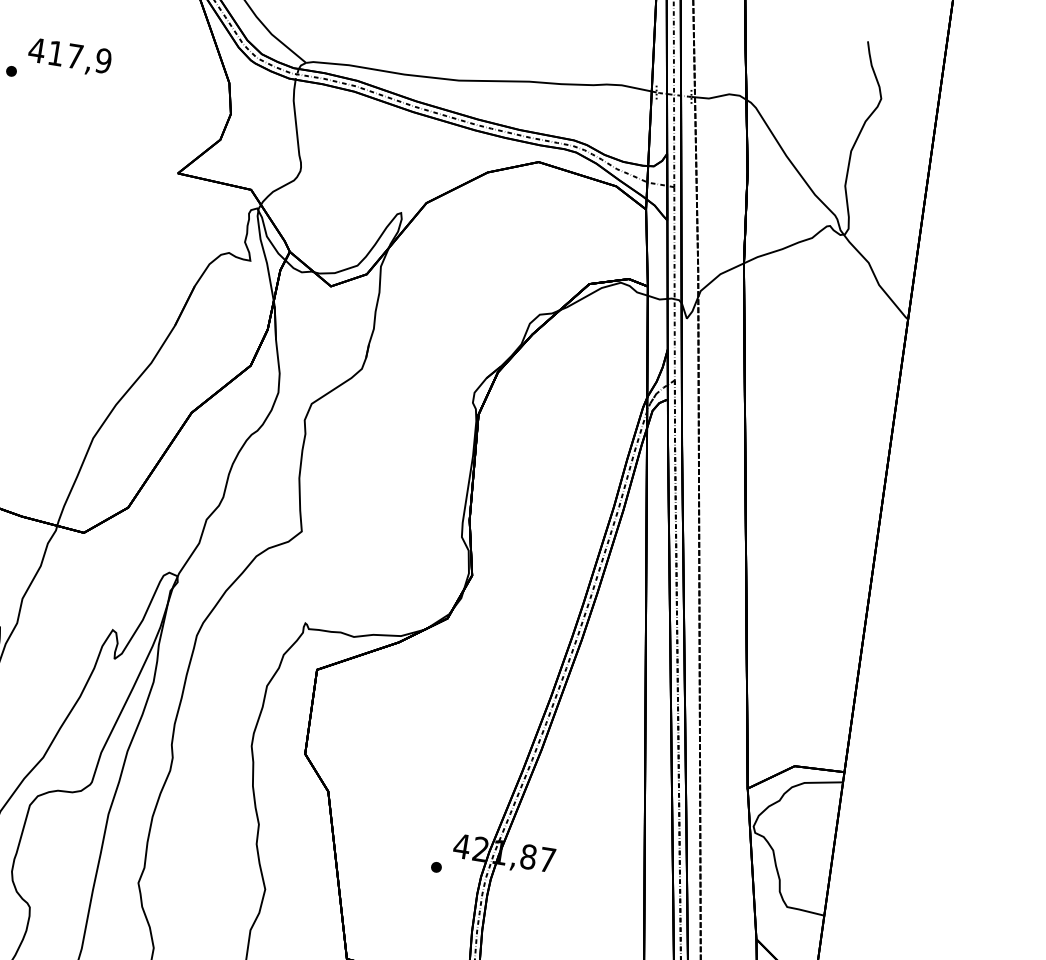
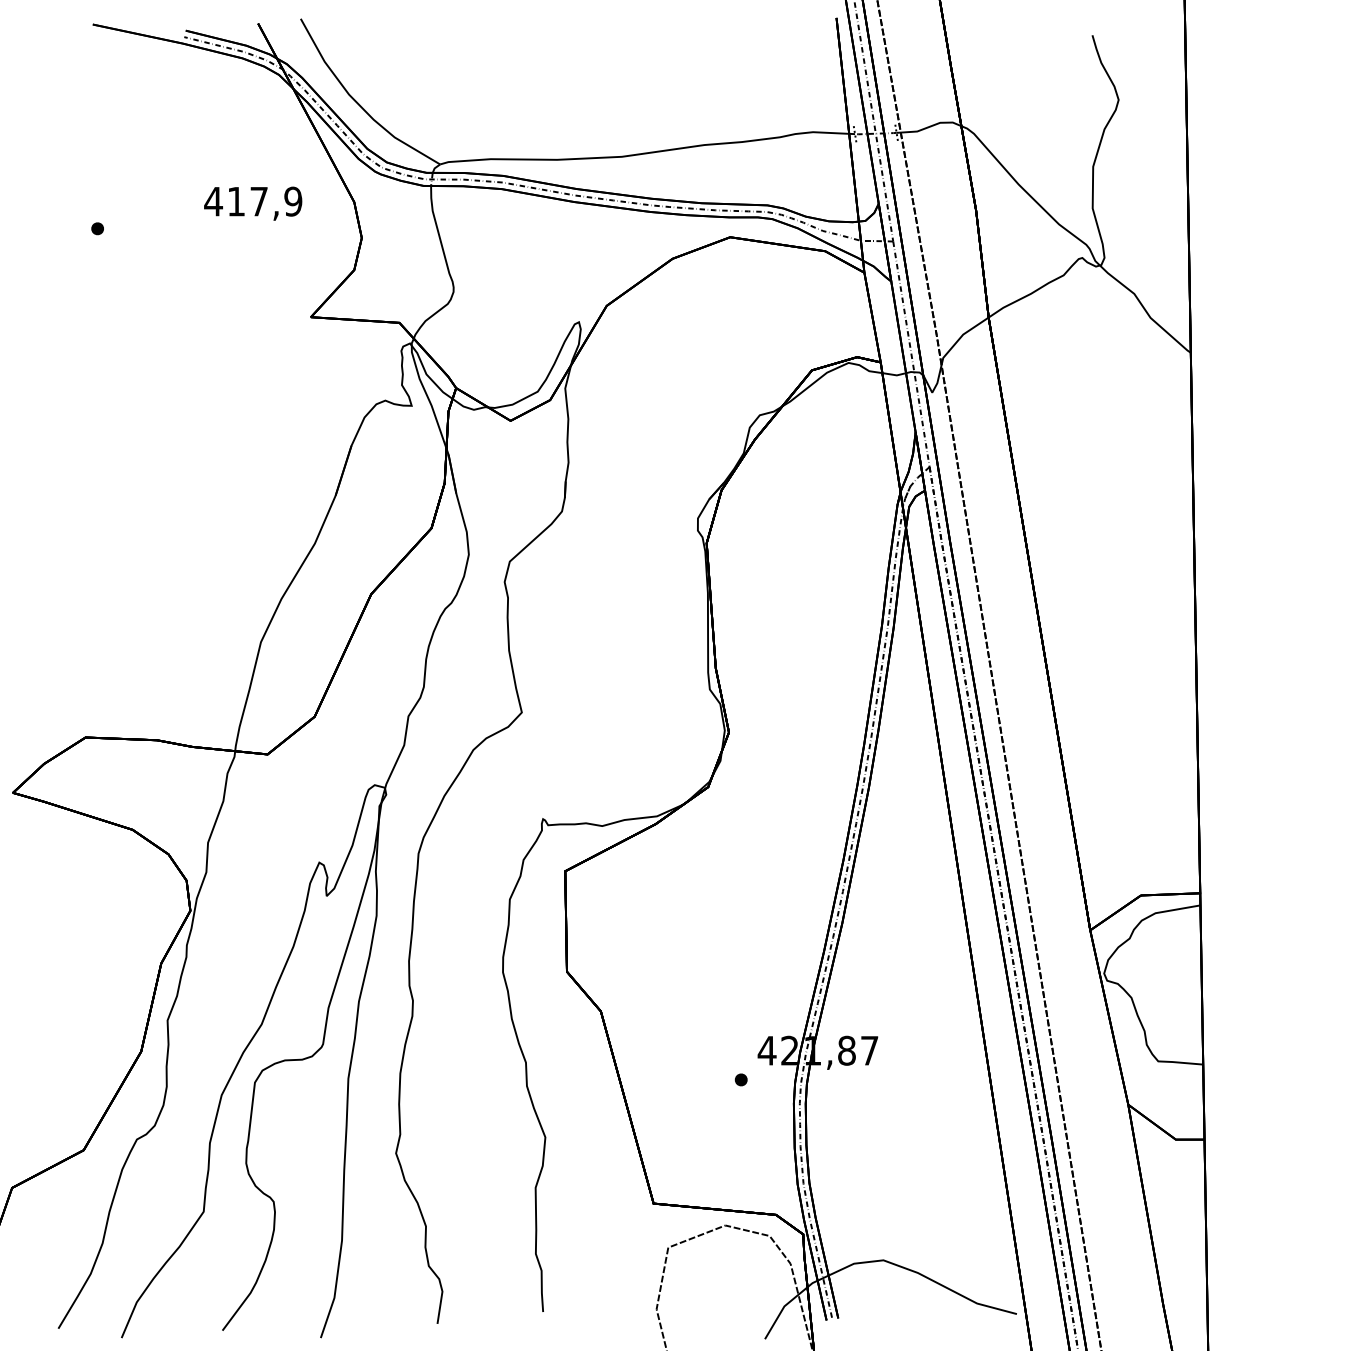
text: (70, 57) -> (253, 203), moved

